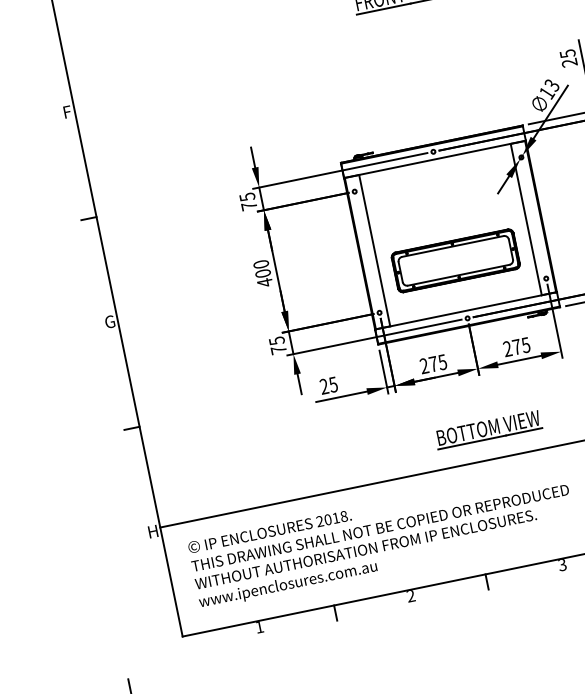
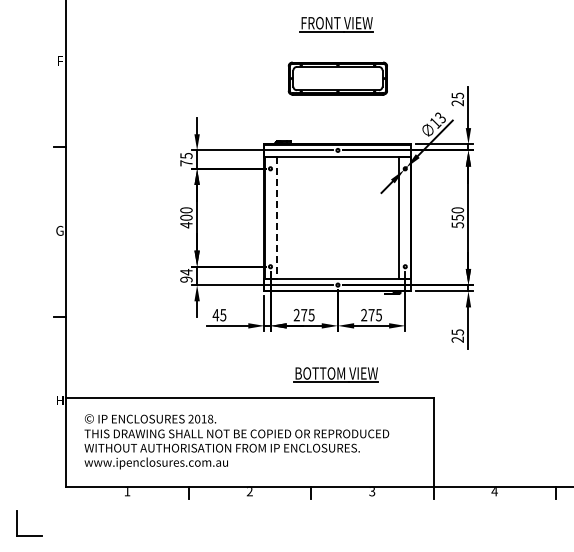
line: (374, 251) -> (276, 218), solid -> dashed
part: (455, 260) -> (337, 78), moved
text: (277, 344) -> (186, 275), 75 -> 94
text: (323, 387) -> (215, 315), 25 -> 45

